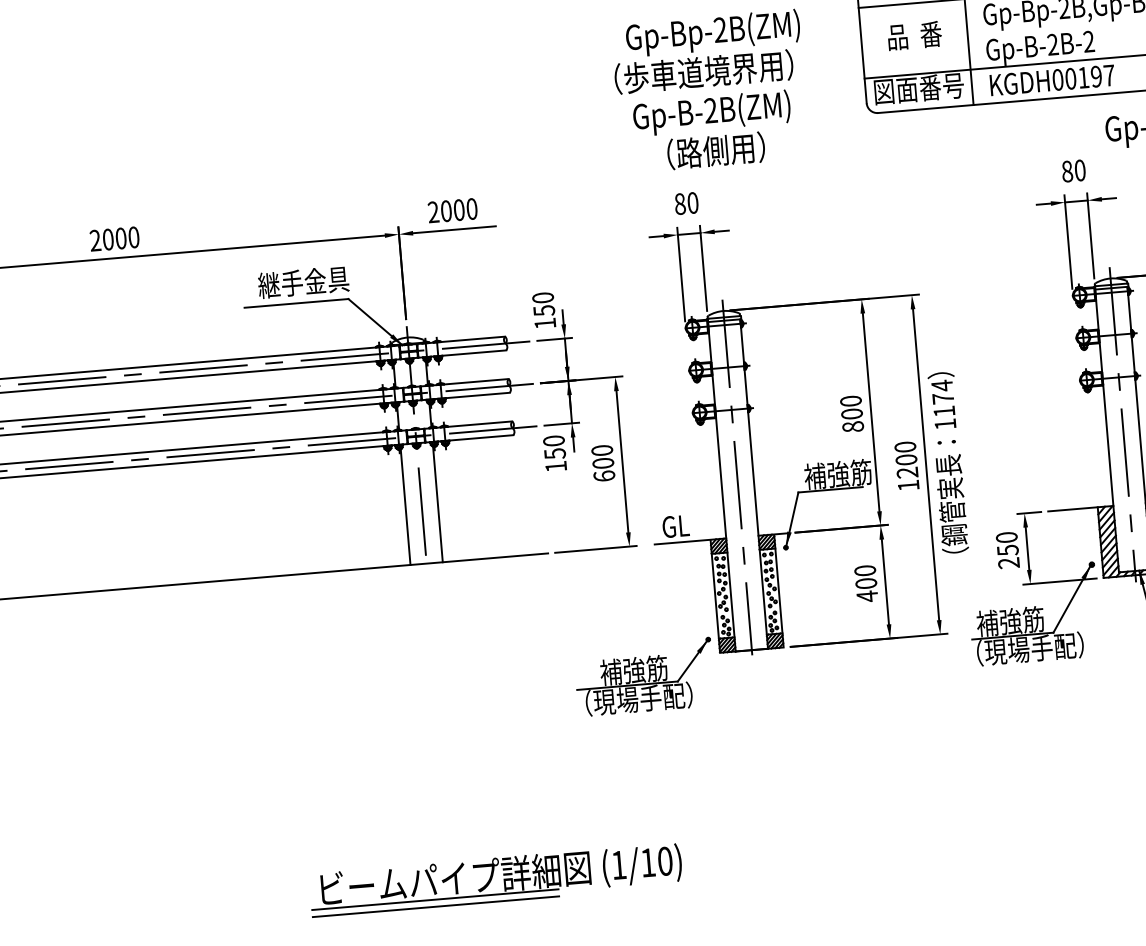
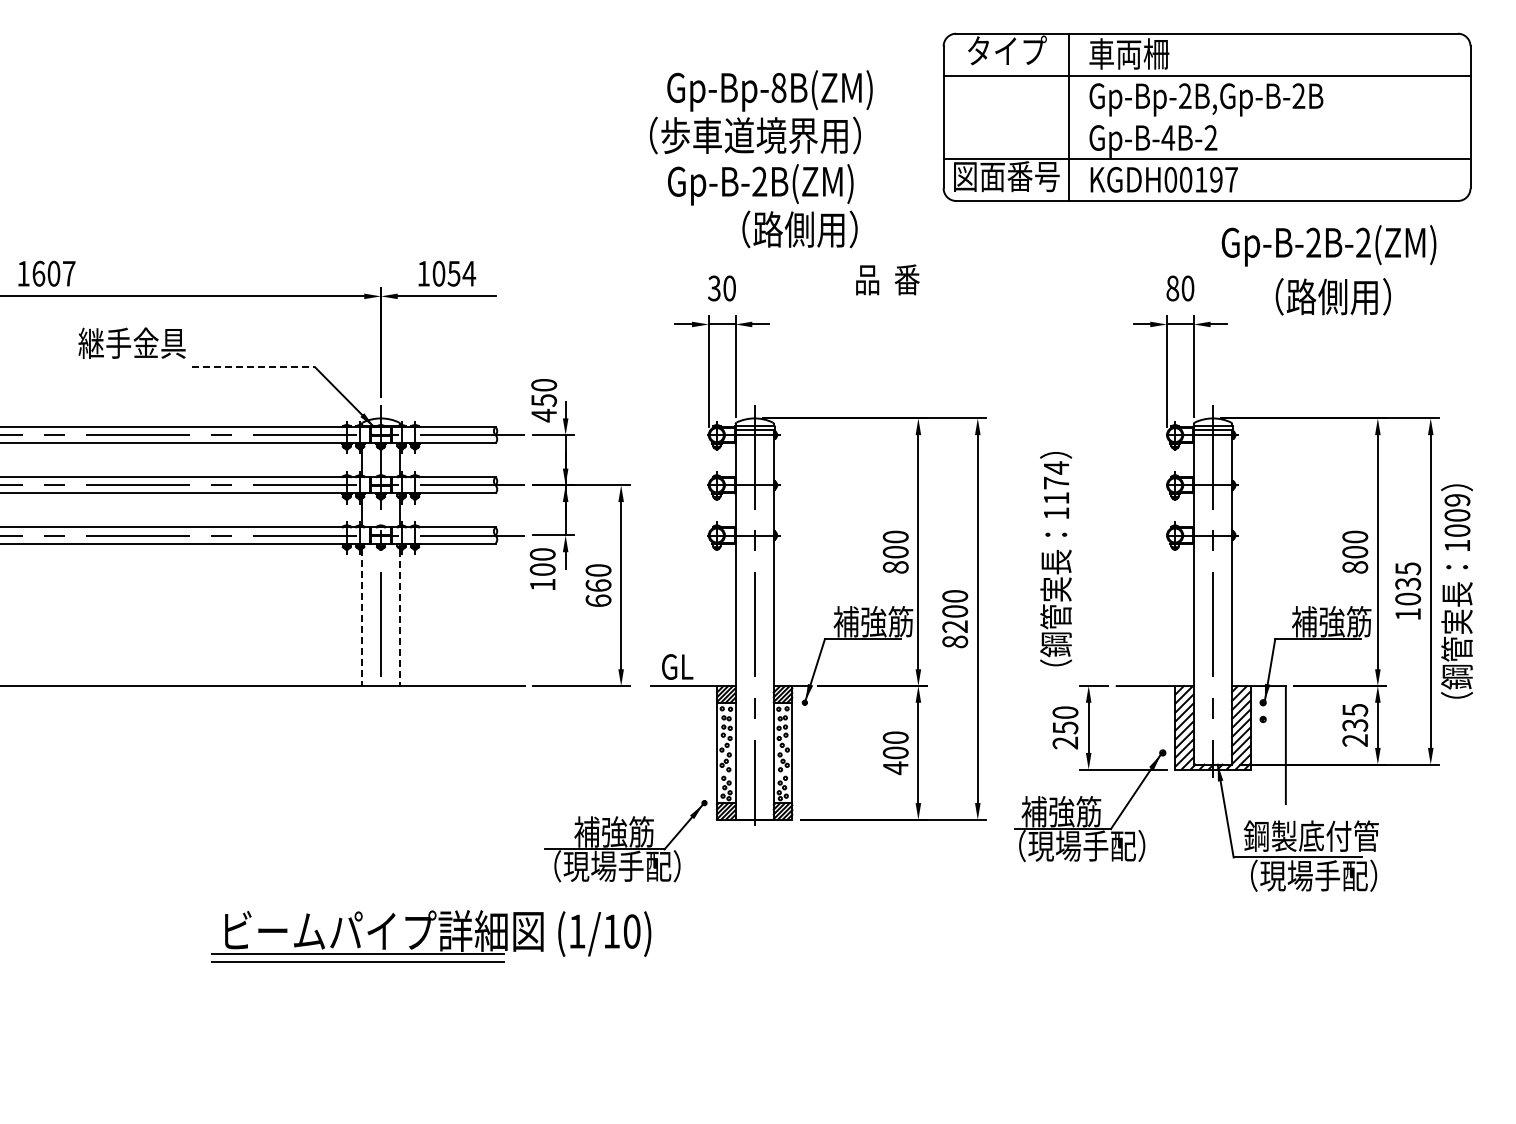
text: (720, 29) -> (778, 87), Gp-Bp-2B(ZM) -> Gp-Bp-8B(ZM)
text: (914, 35) -> (887, 279), moved
text: (1053, 44) -> (1168, 137), Gp-B-2B-2 -> Gp-B-4B-2
text: (715, 150) -> (799, 229), moved
text: (680, 204) -> (714, 288), 80 -> 30
text: (452, 210) -> (446, 273), 2000 -> 1054
text: (114, 238) -> (46, 273), 2000 -> 1607
text: (303, 281) -> (131, 342), moved
line: (297, 303) -> (254, 367), solid -> dashed
text: (544, 323) -> (543, 415), 150 -> 450
text: (554, 453) -> (542, 569), 150 -> 100
text: (603, 463) -> (598, 585), 600 -> 660
text: (948, 463) -> (1056, 559), moved
text: (908, 485) -> (955, 641), 1200 -> 8200
line: (438, 505) -> (400, 618), solid -> dashed
line: (405, 507) -> (361, 618), solid -> dashed
part: (496, 879) -> (431, 936), moved

